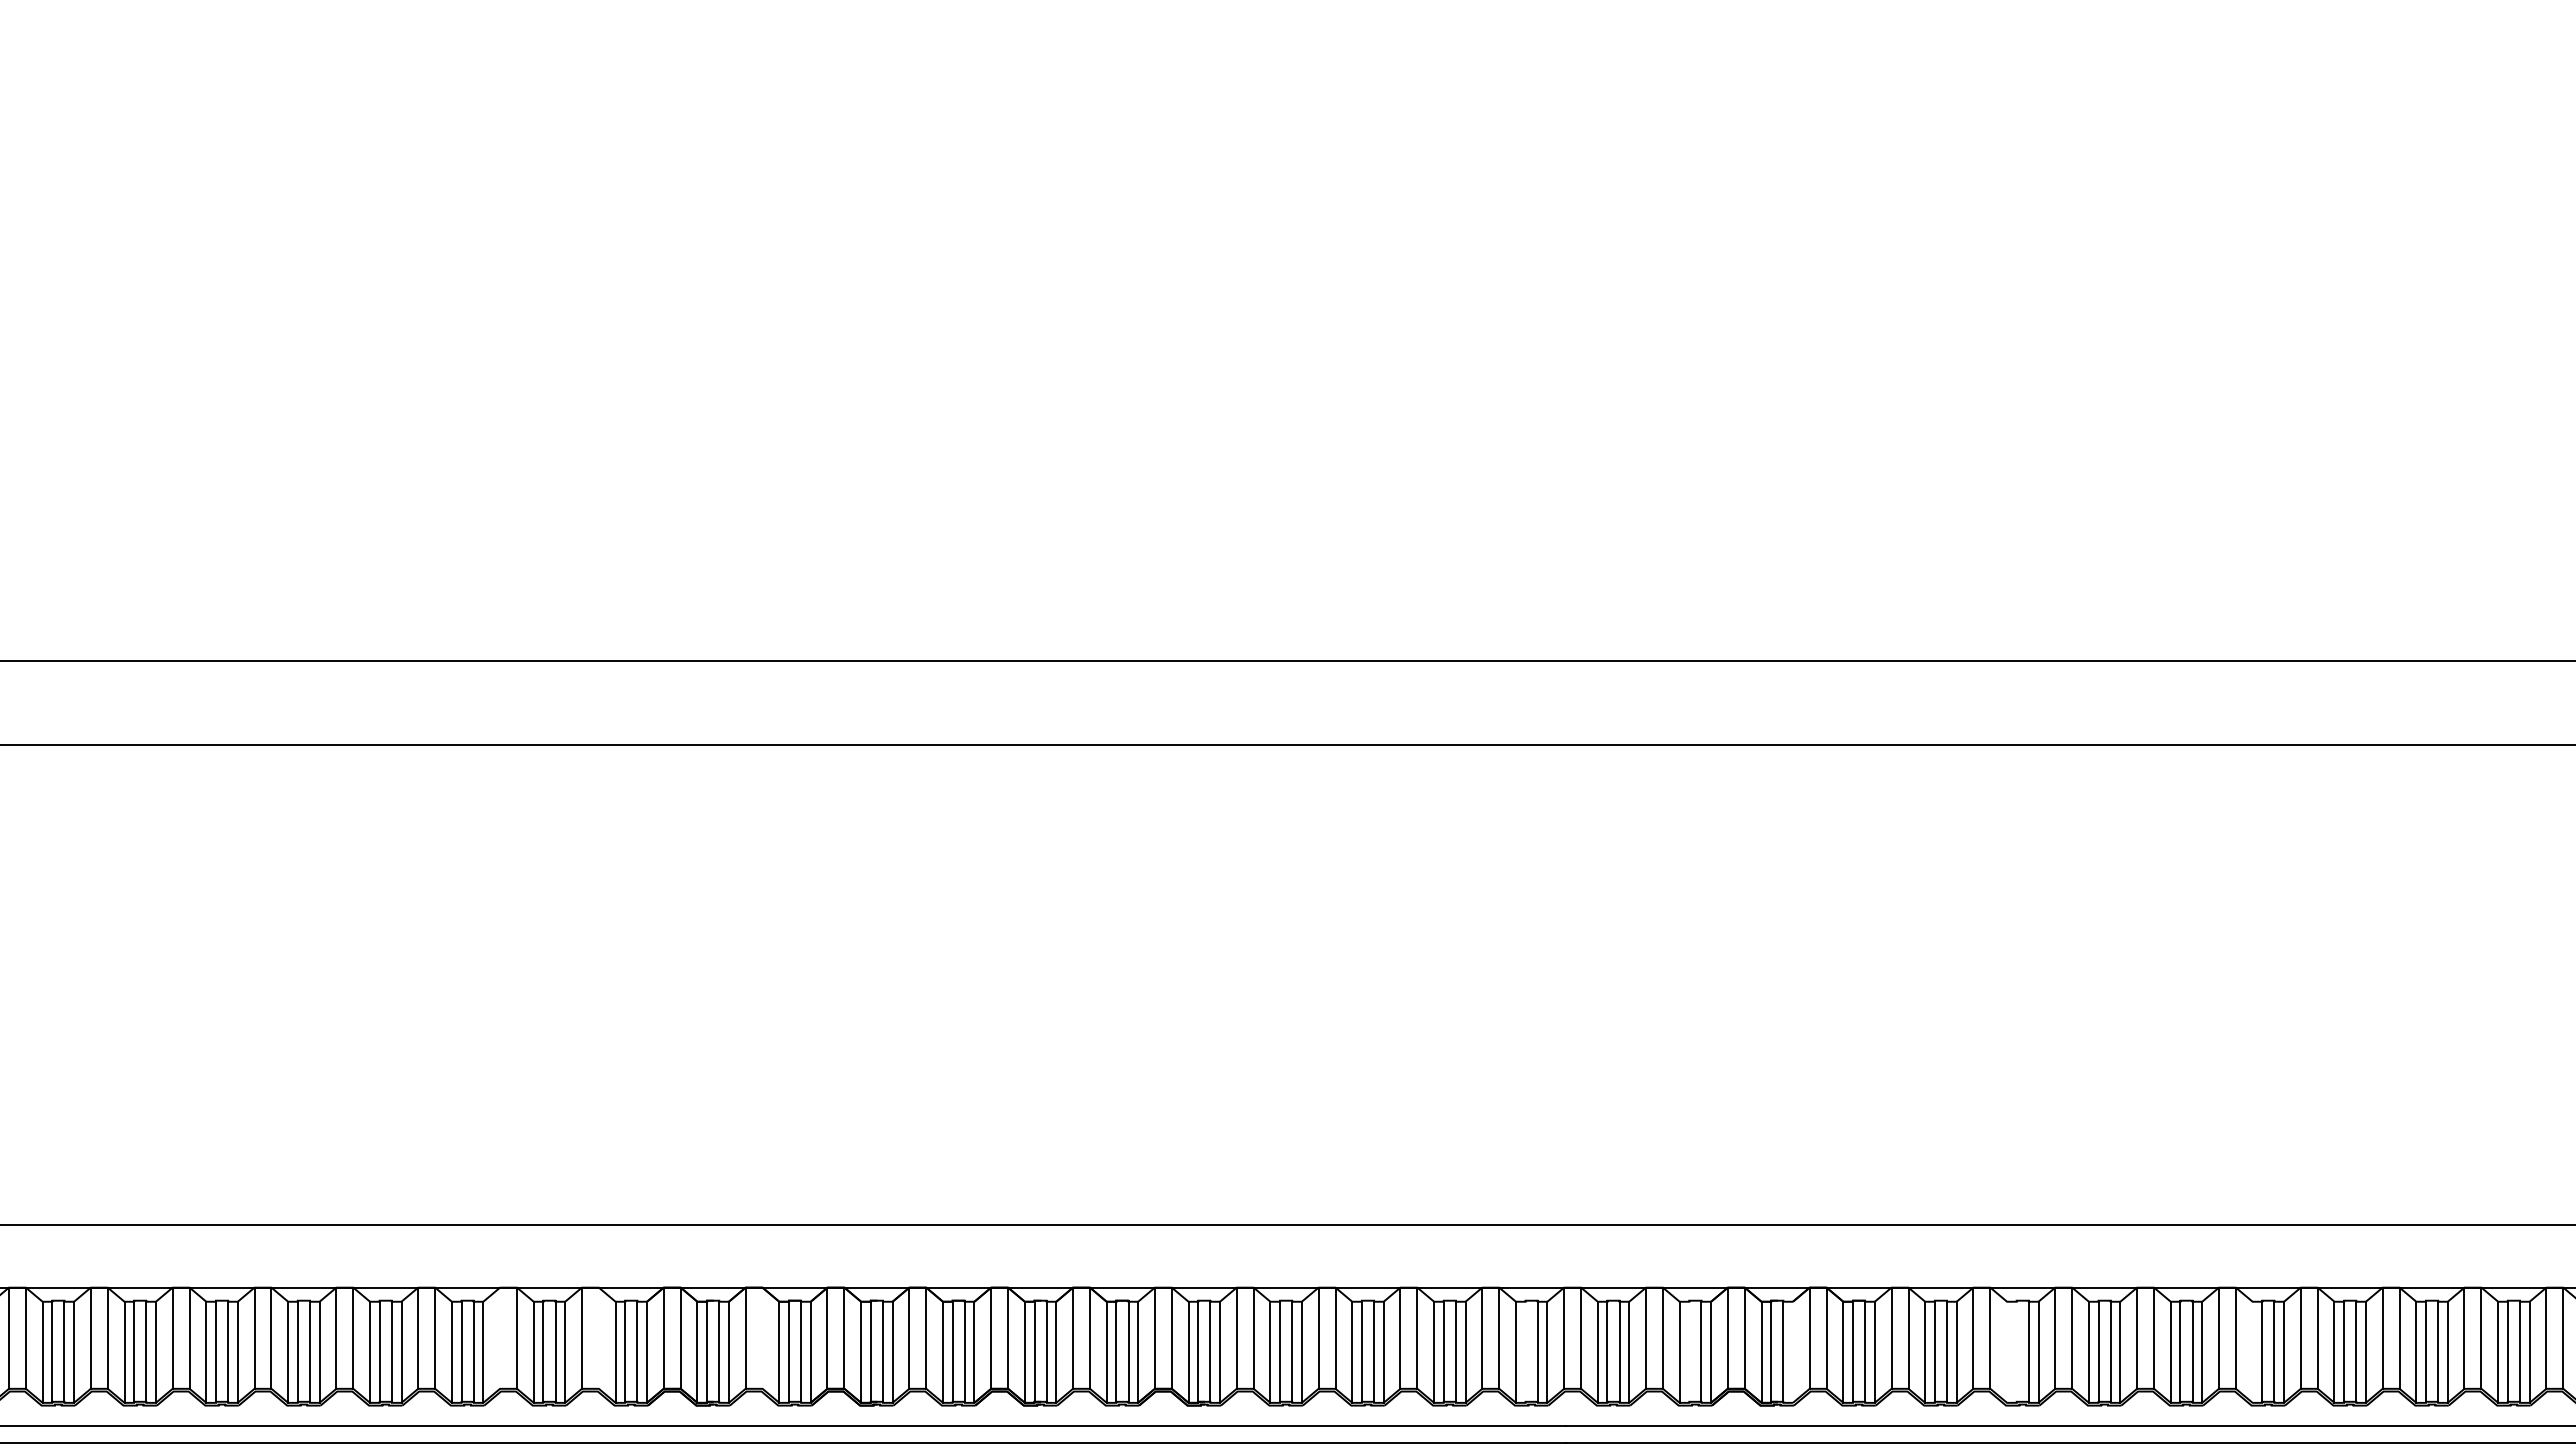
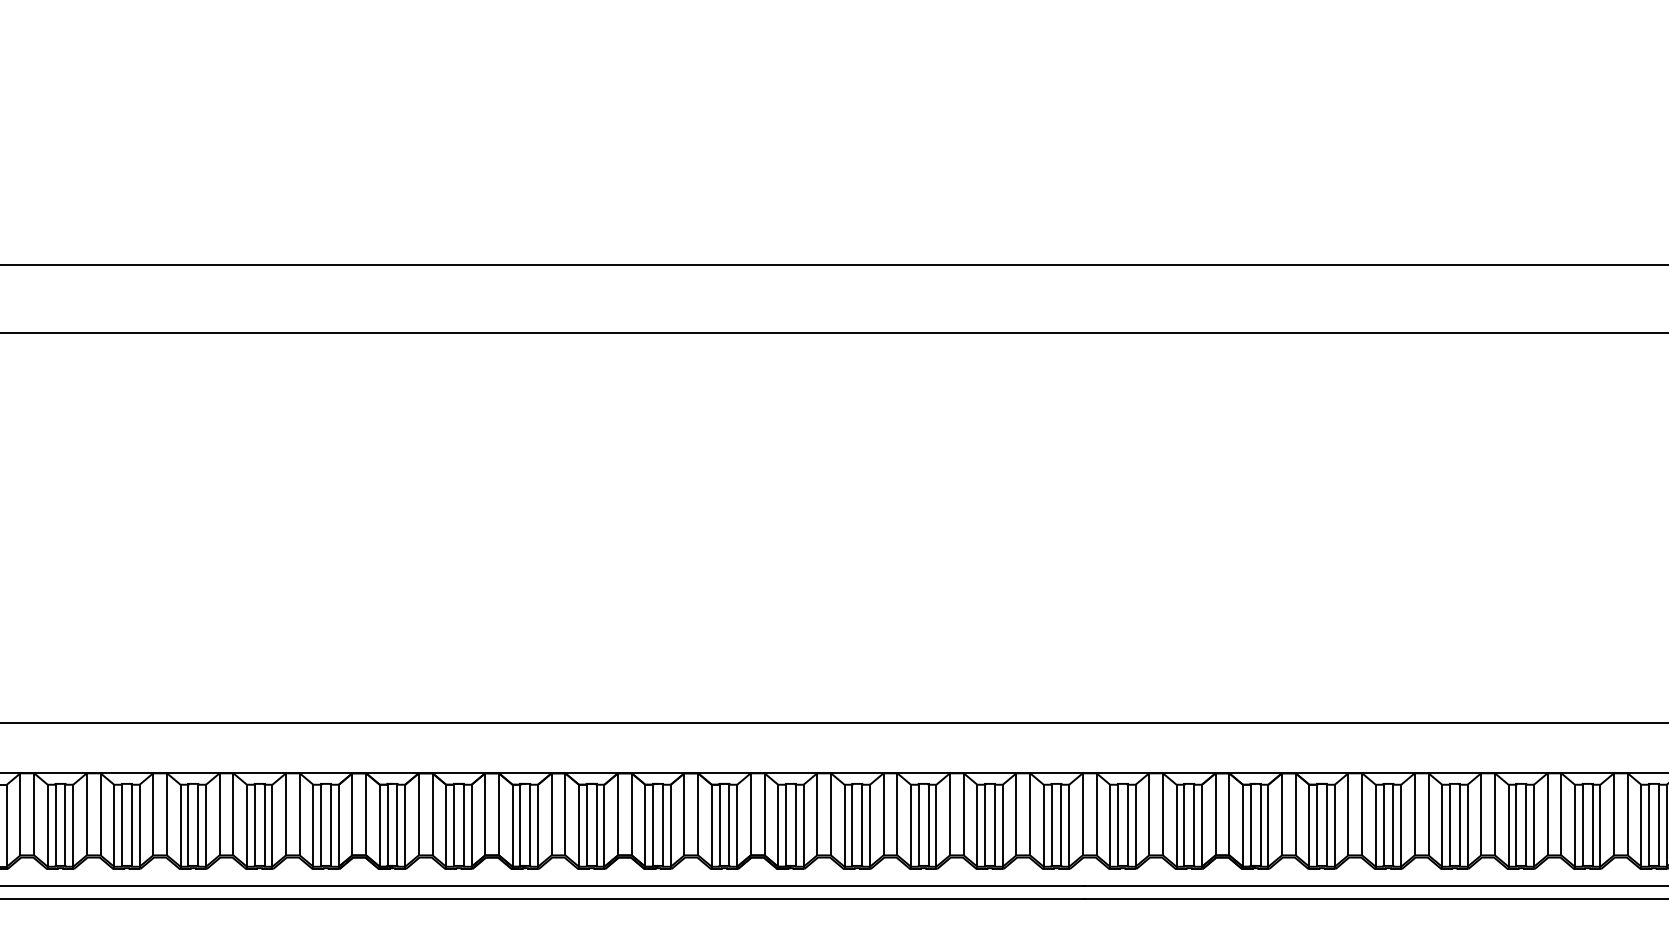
line: (500, 1337) -> (219, 813), added
line: (598, 1337) -> (299, 813), added
line: (762, 1337) -> (432, 813), added
line: (1525, 1350) -> (1051, 824), added
line: (1689, 1350) -> (1184, 824), added
line: (2016, 1350) -> (1449, 824), added
line: (1792, 1351) -> (1268, 825), added
line: (2007, 1351) -> (1442, 825), added
line: (2252, 1351) -> (1641, 825), added

